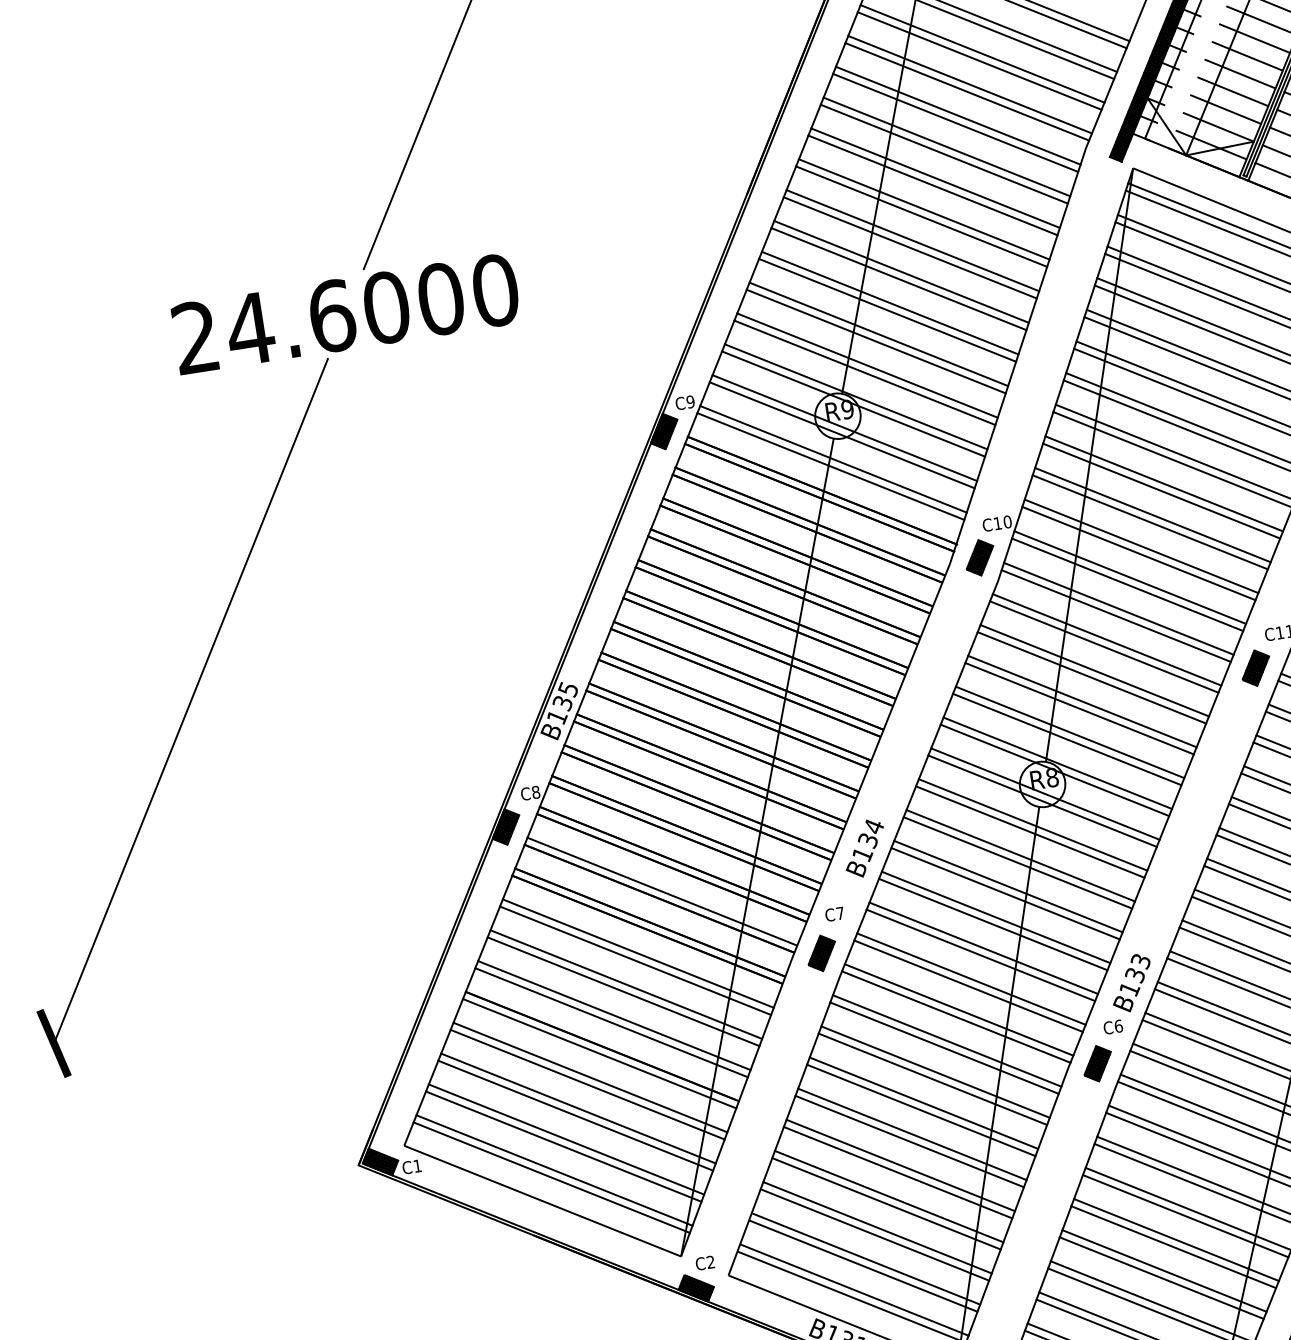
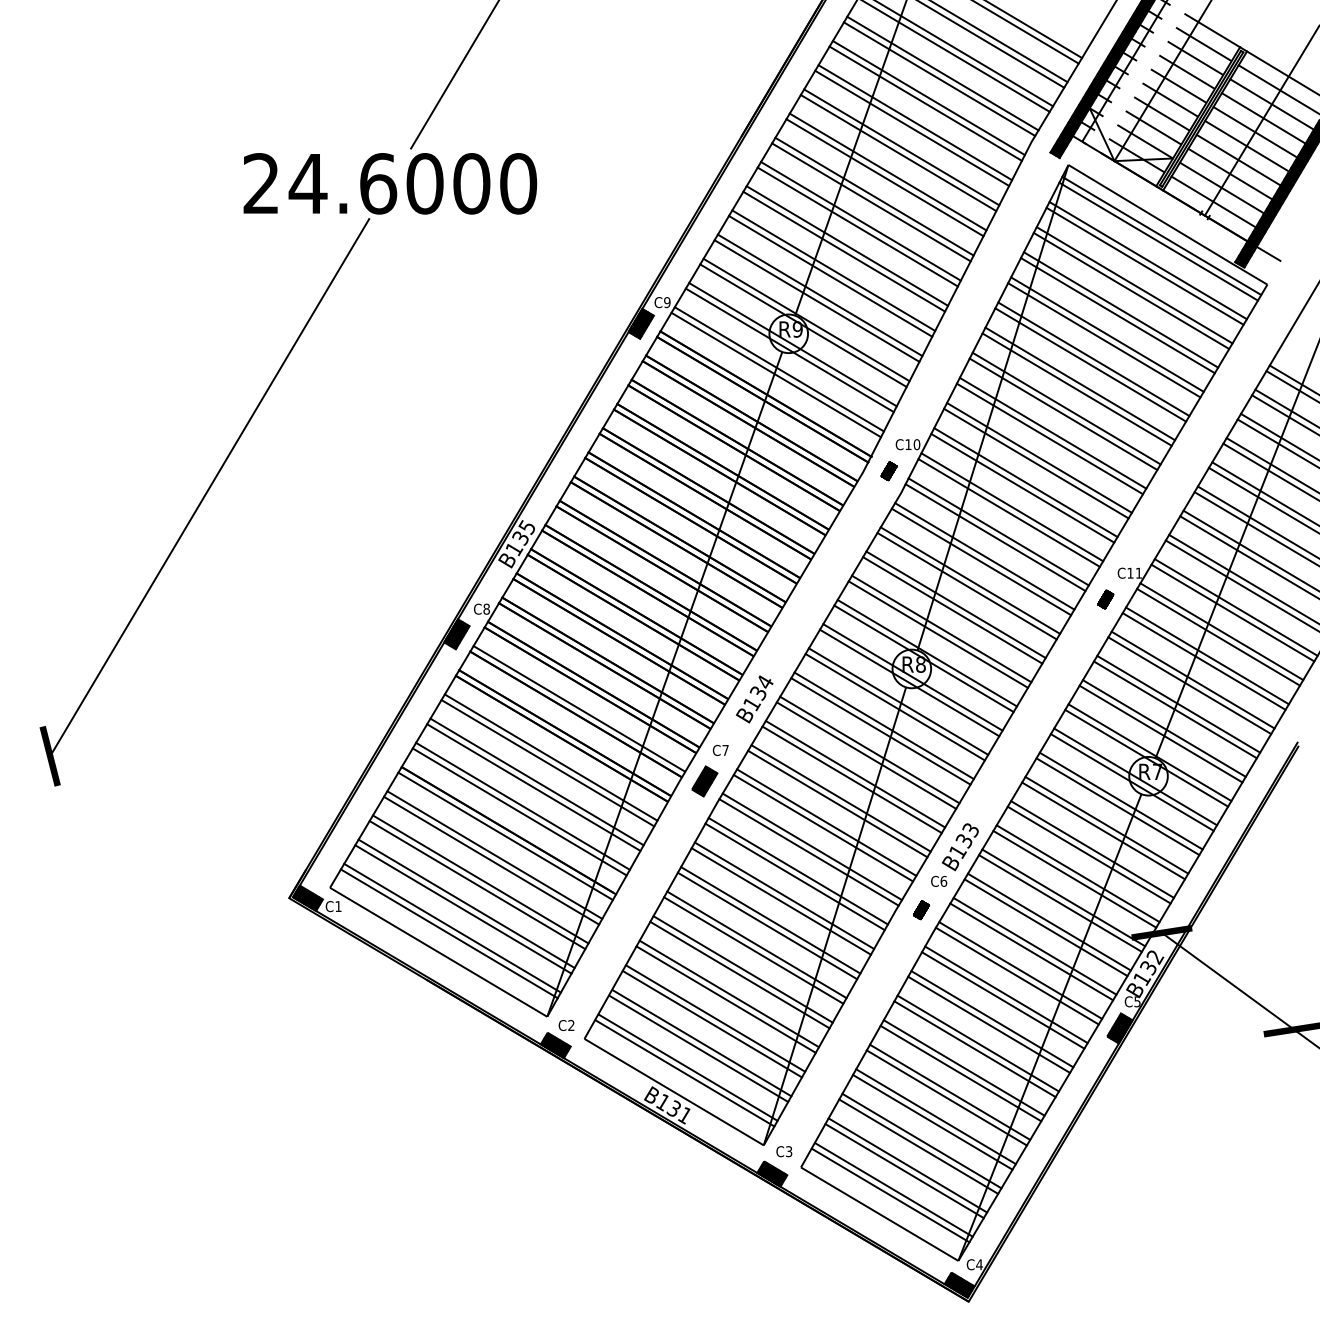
part: (979, 558) -> (888, 471), size x0.6
part: (1255, 668) -> (1105, 599), size x0.6
part: (1097, 1064) -> (921, 910), size x0.6

